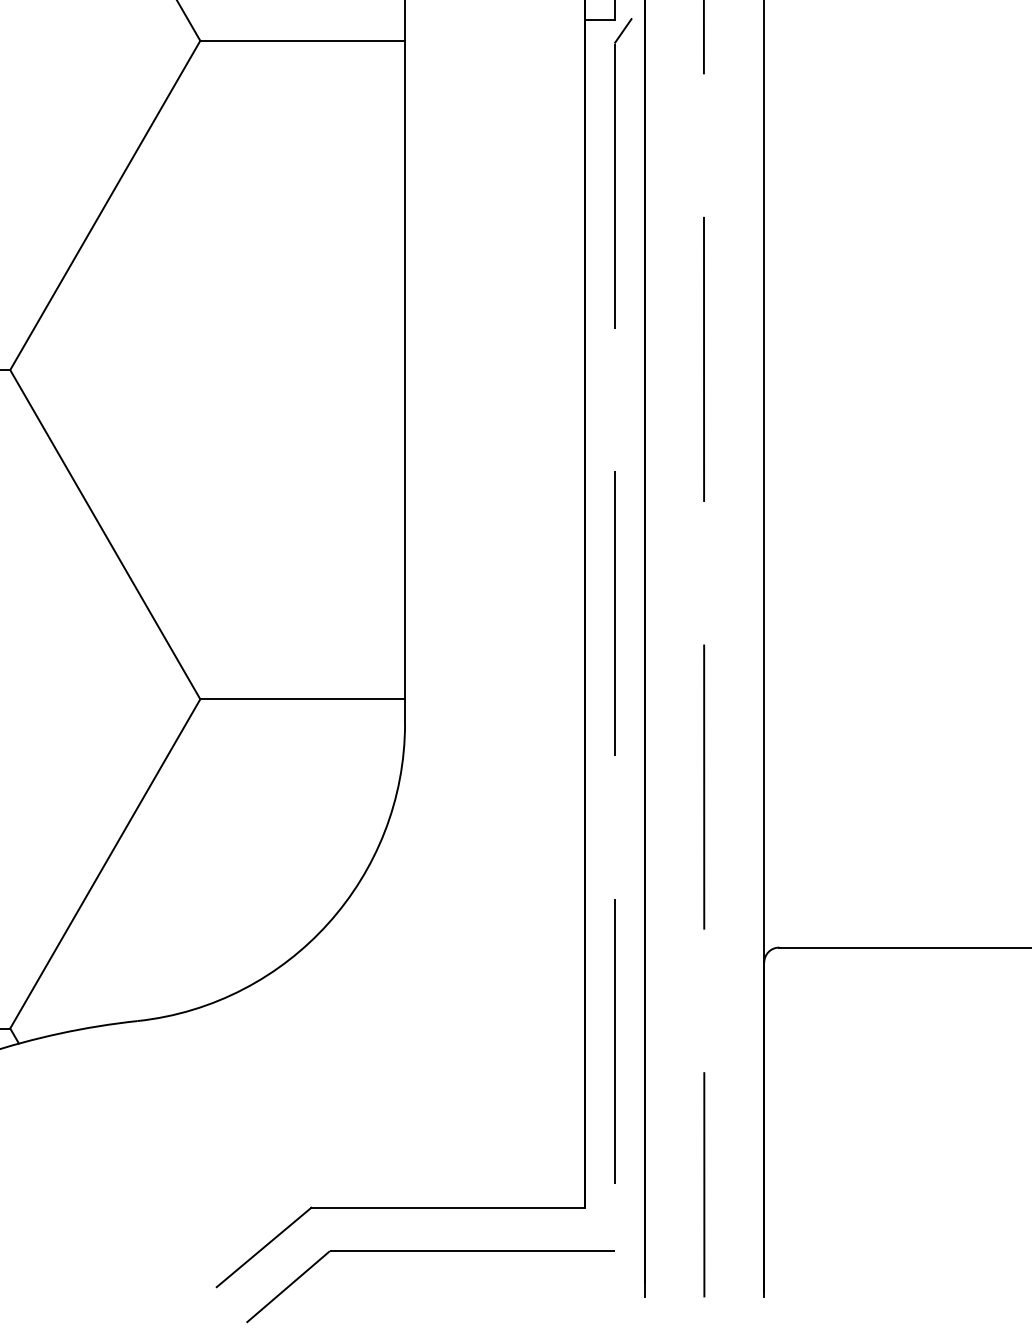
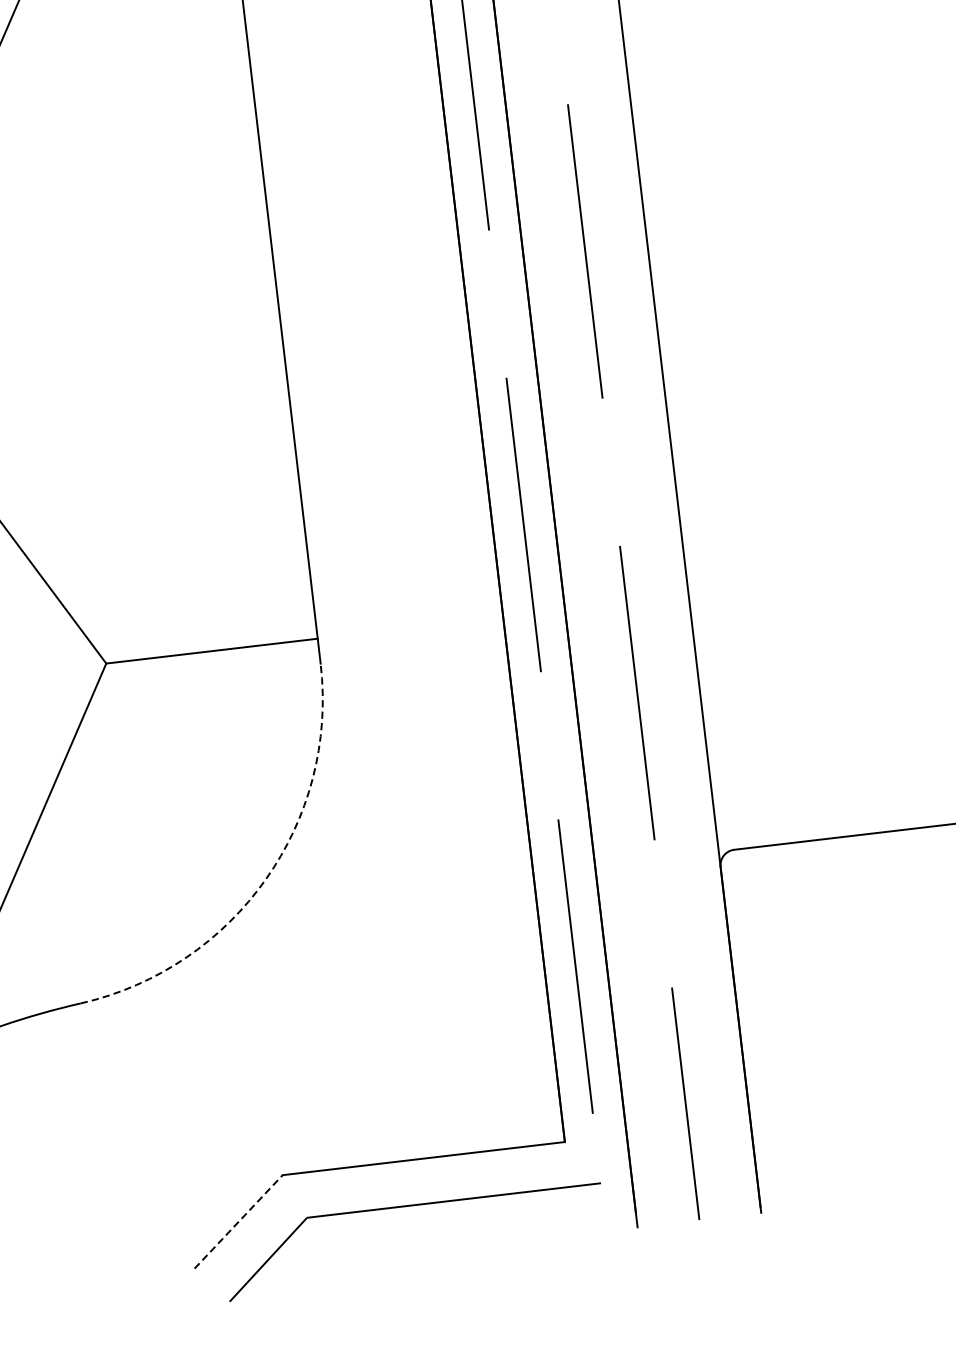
arc: (328, 923) -> (265, 879), solid -> dashed
line: (264, 1247) -> (239, 1221), solid -> dashed

